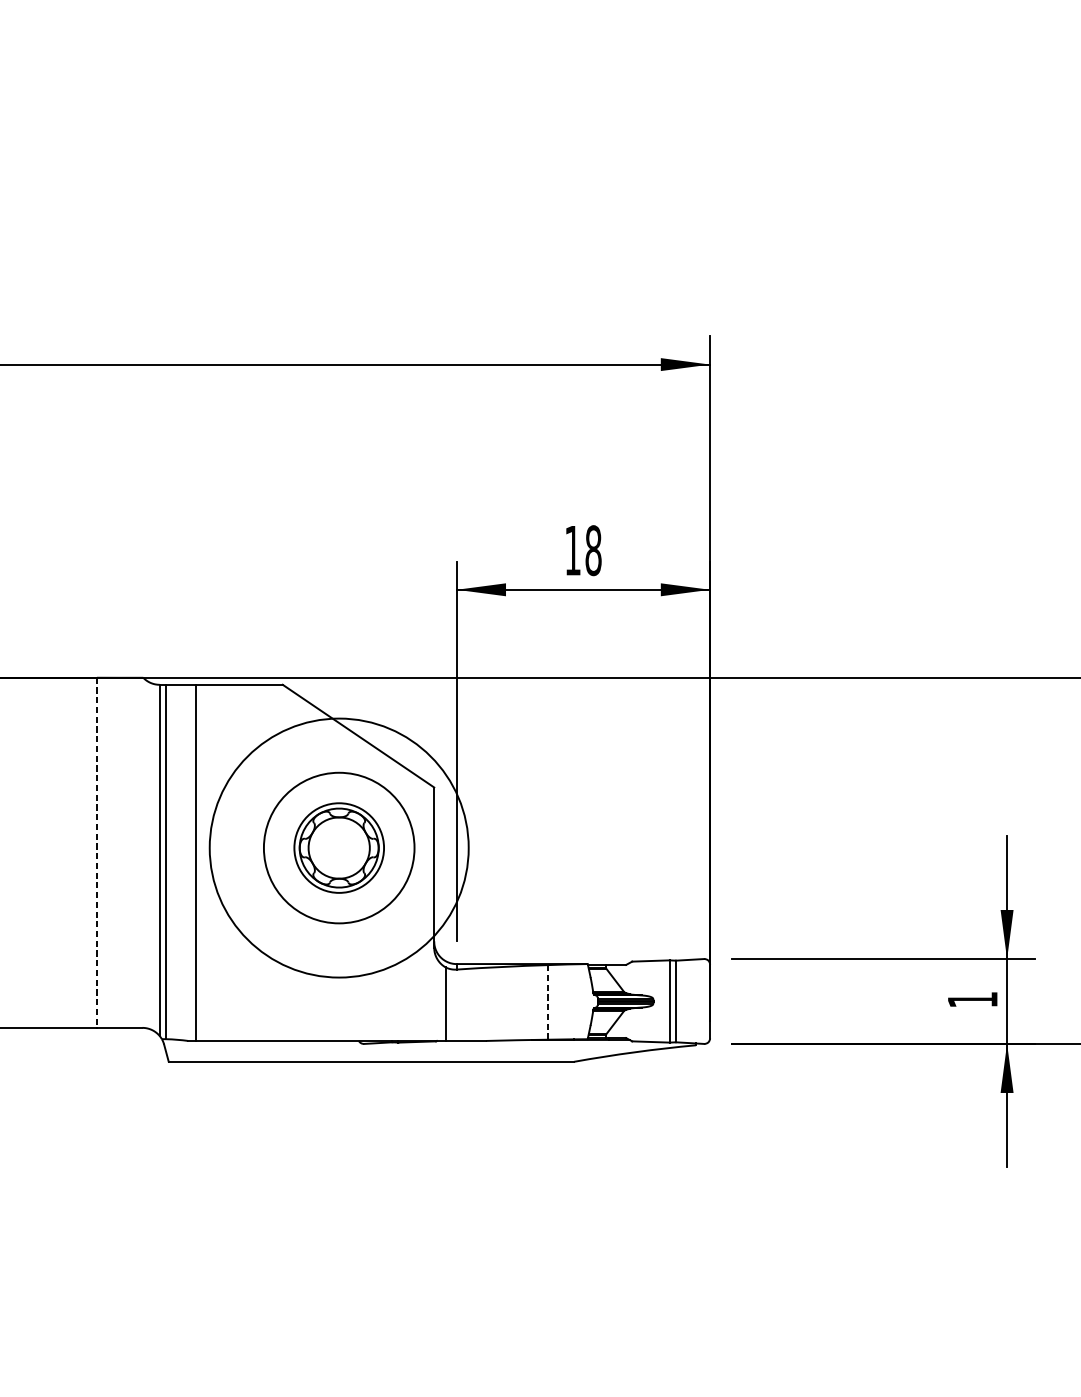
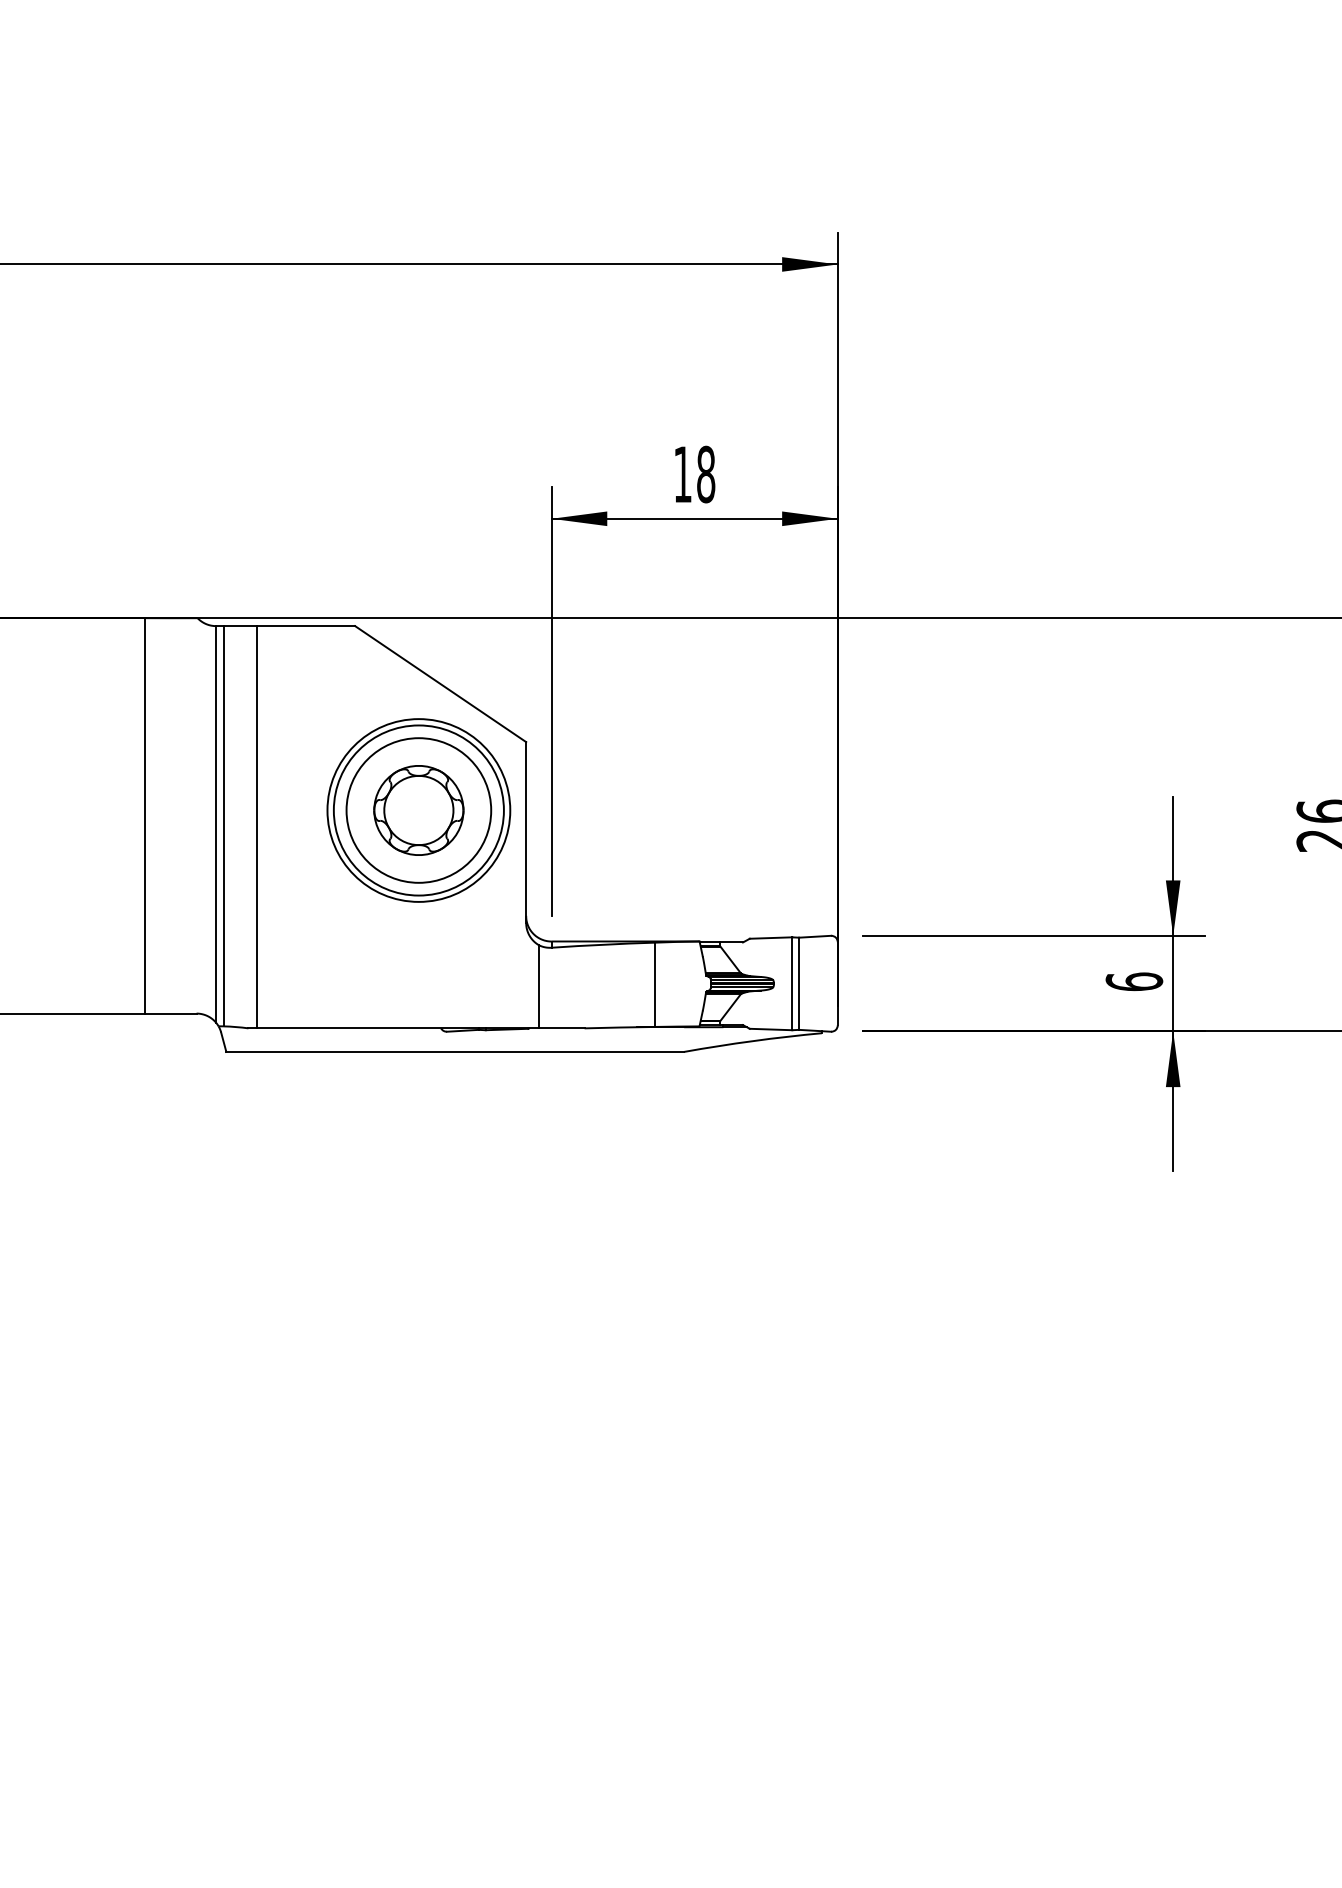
circle: (338, 848) -> (418, 810), size x0.62
circle: (338, 848) -> (418, 810), size x1.43
line: (97, 852) -> (145, 815), dashed -> solid
text: (972, 999) -> (1134, 981), 1 -> 6
line: (547, 1003) -> (654, 985), dashed -> solid

